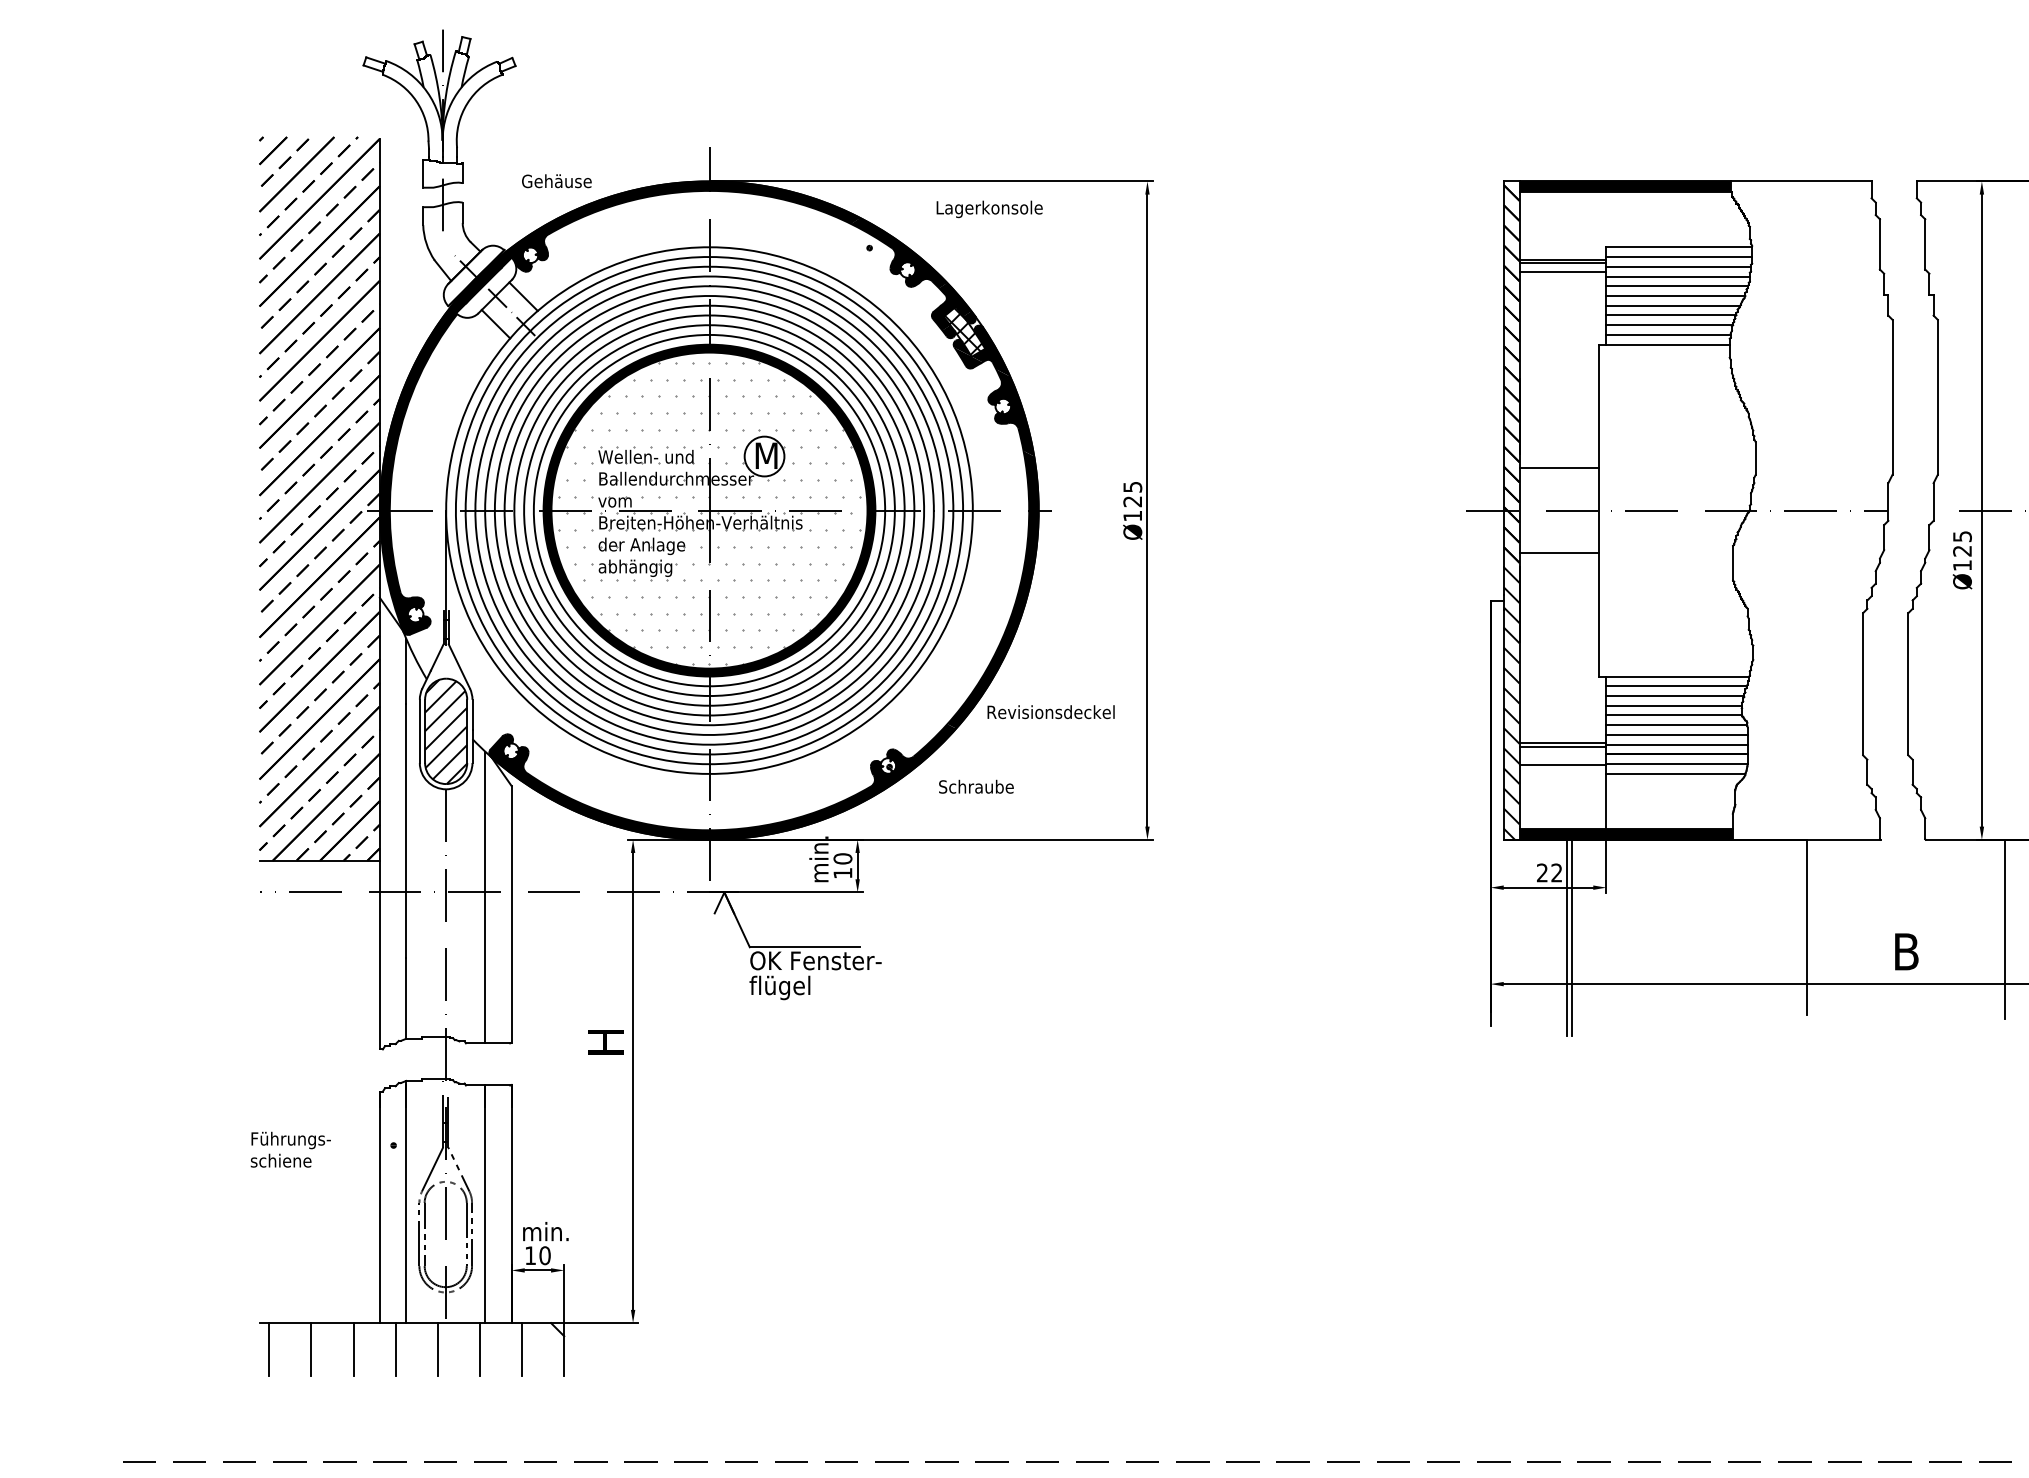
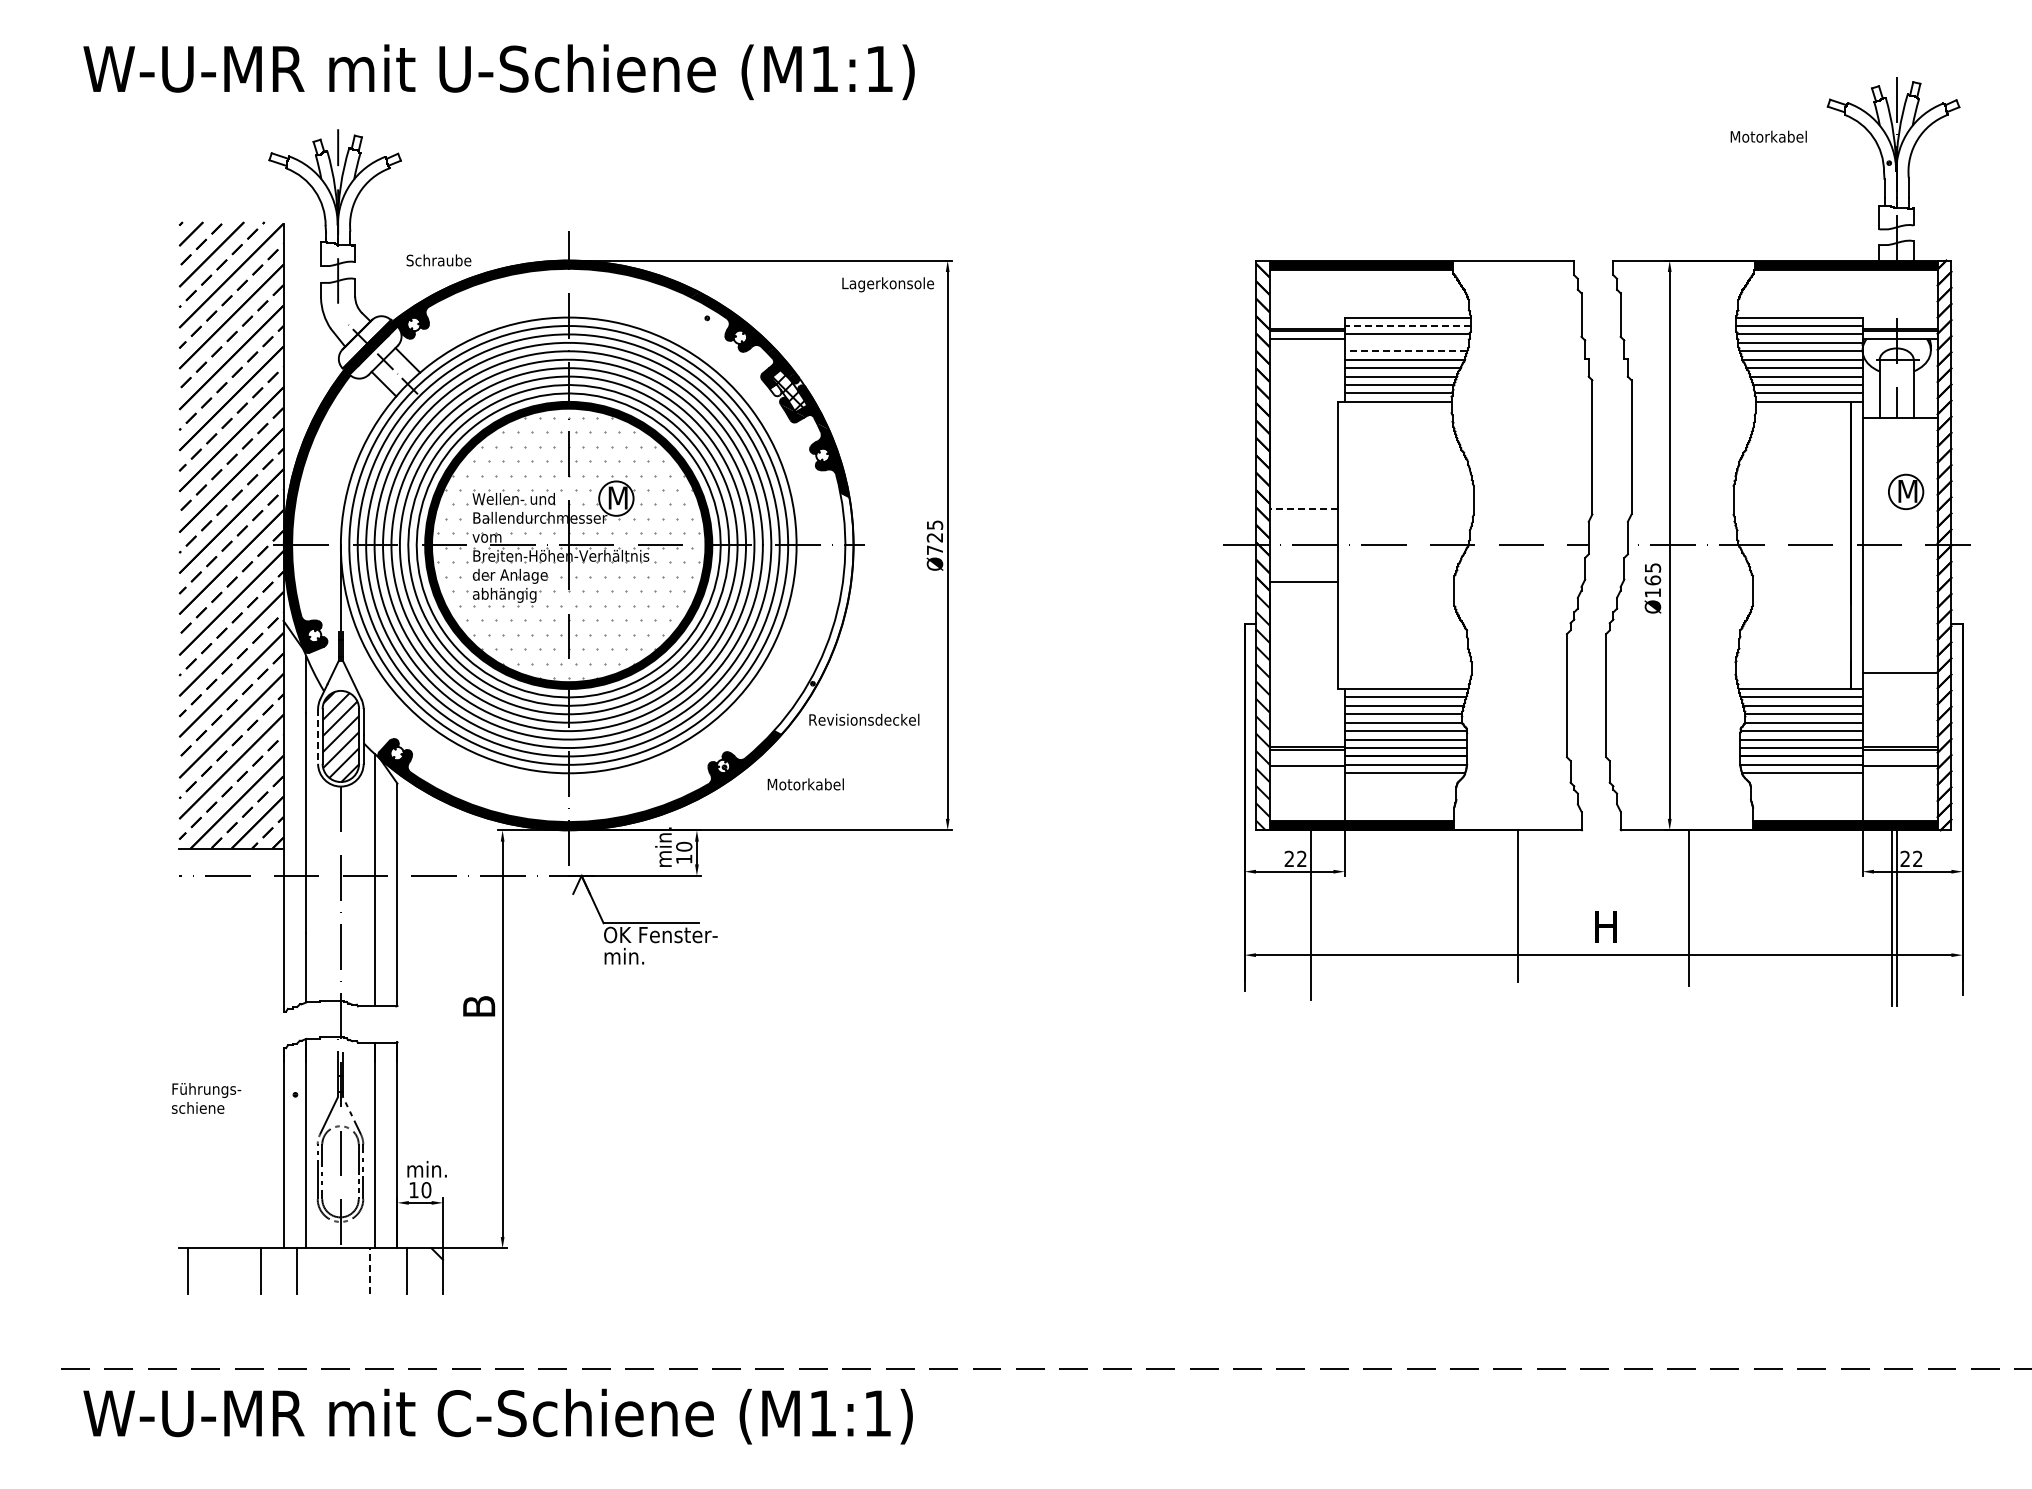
text: (558, 181) -> (438, 260), Gehäuse -> Schraube
text: (990, 209) -> (888, 284), moved
line: (1678, 257) -> (1407, 326), solid -> dashed
line: (1677, 276) -> (1406, 342), removed
line: (1676, 286) -> (1405, 351), solid -> dashed
fill: (948, 331) -> (775, 390), removed
line: (1558, 467) -> (1303, 508), solid -> dashed
text: (1132, 515) -> (934, 549), Ø125 -> Ø725
text: (1962, 551) -> (1652, 580), Ø125 -> Ø165
fill: (992, 589) -> (813, 613), removed
line: (420, 731) -> (318, 736), solid -> dashed
text: (983, 786) -> (805, 784), Schraube -> Motorkabel
line: (1572, 938) -> (1315, 915), removed
text: (1907, 952) -> (1605, 927), B -> H
text: (779, 987) -> (629, 958), flügel -> min.
text: (606, 1042) -> (479, 1005), H -> B
line: (311, 1349) -> (224, 1271), removed
line: (437, 1349) -> (333, 1271), removed
line: (480, 1349) -> (370, 1271), solid -> dashed

